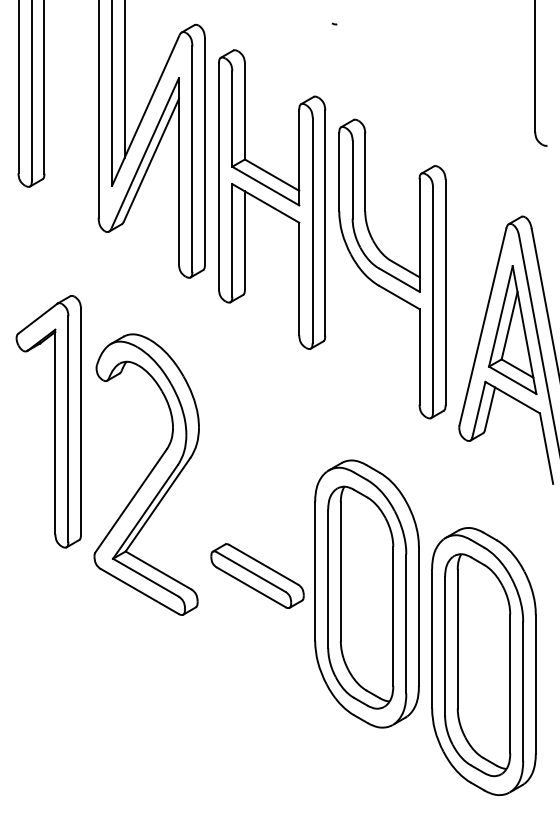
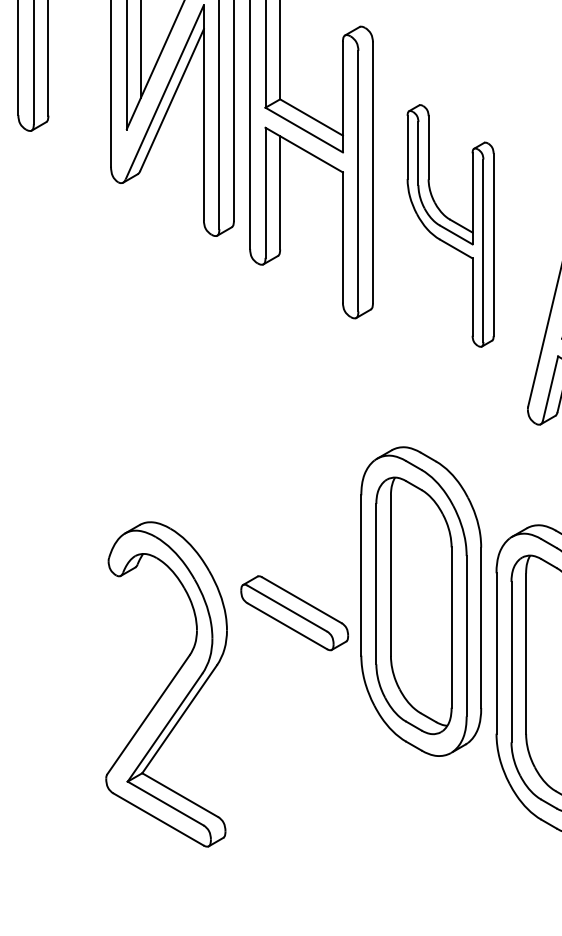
part: (392, 268) -> (450, 225), size x0.7
part: (48, 421) -> (53, 402), removed
part: (146, 474) -> (166, 684), moved
part: (257, 575) -> (294, 612), moved

